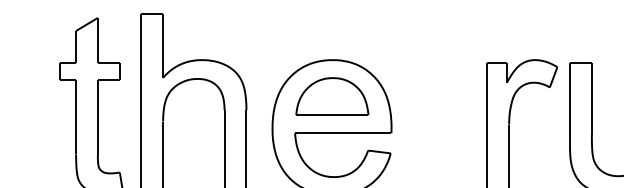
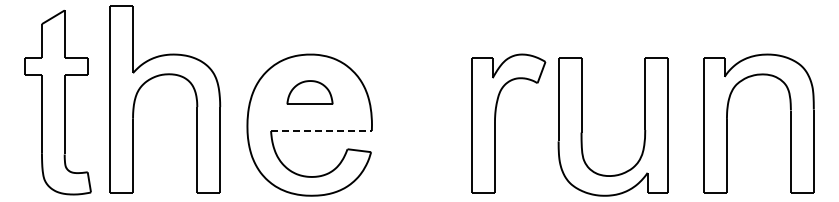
part: (331, 96) -> (309, 92), size x0.6
line: (343, 133) -> (321, 131), solid -> dashed

